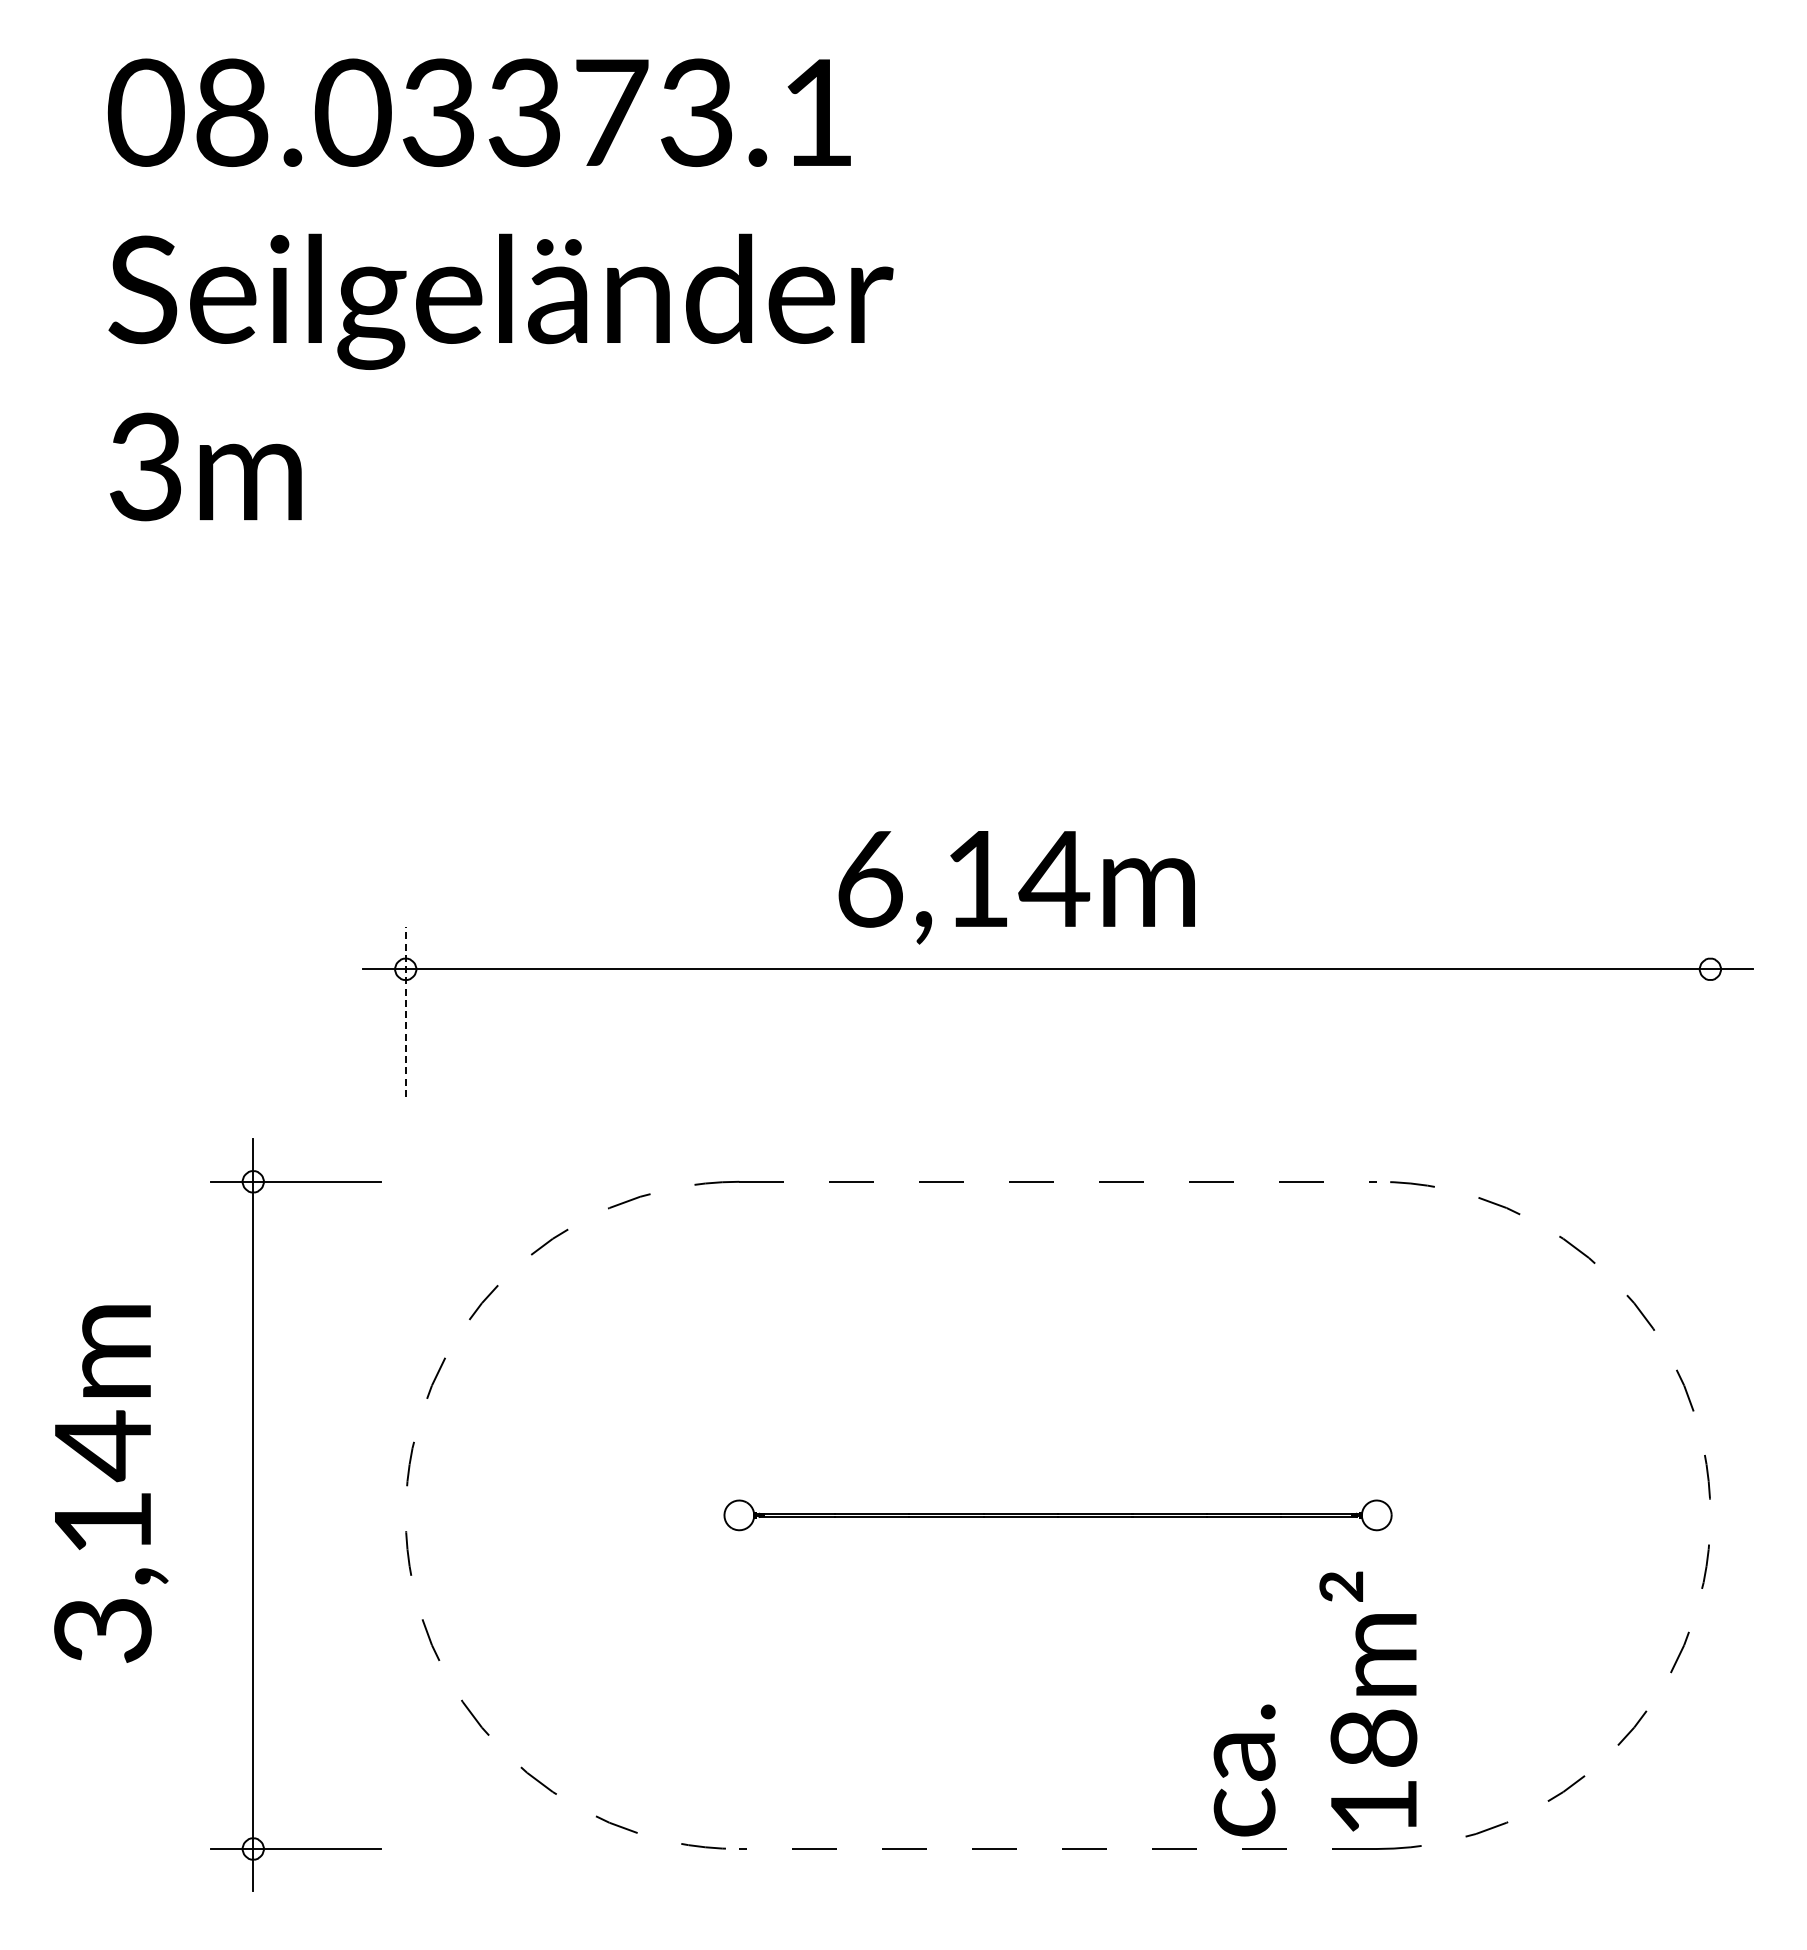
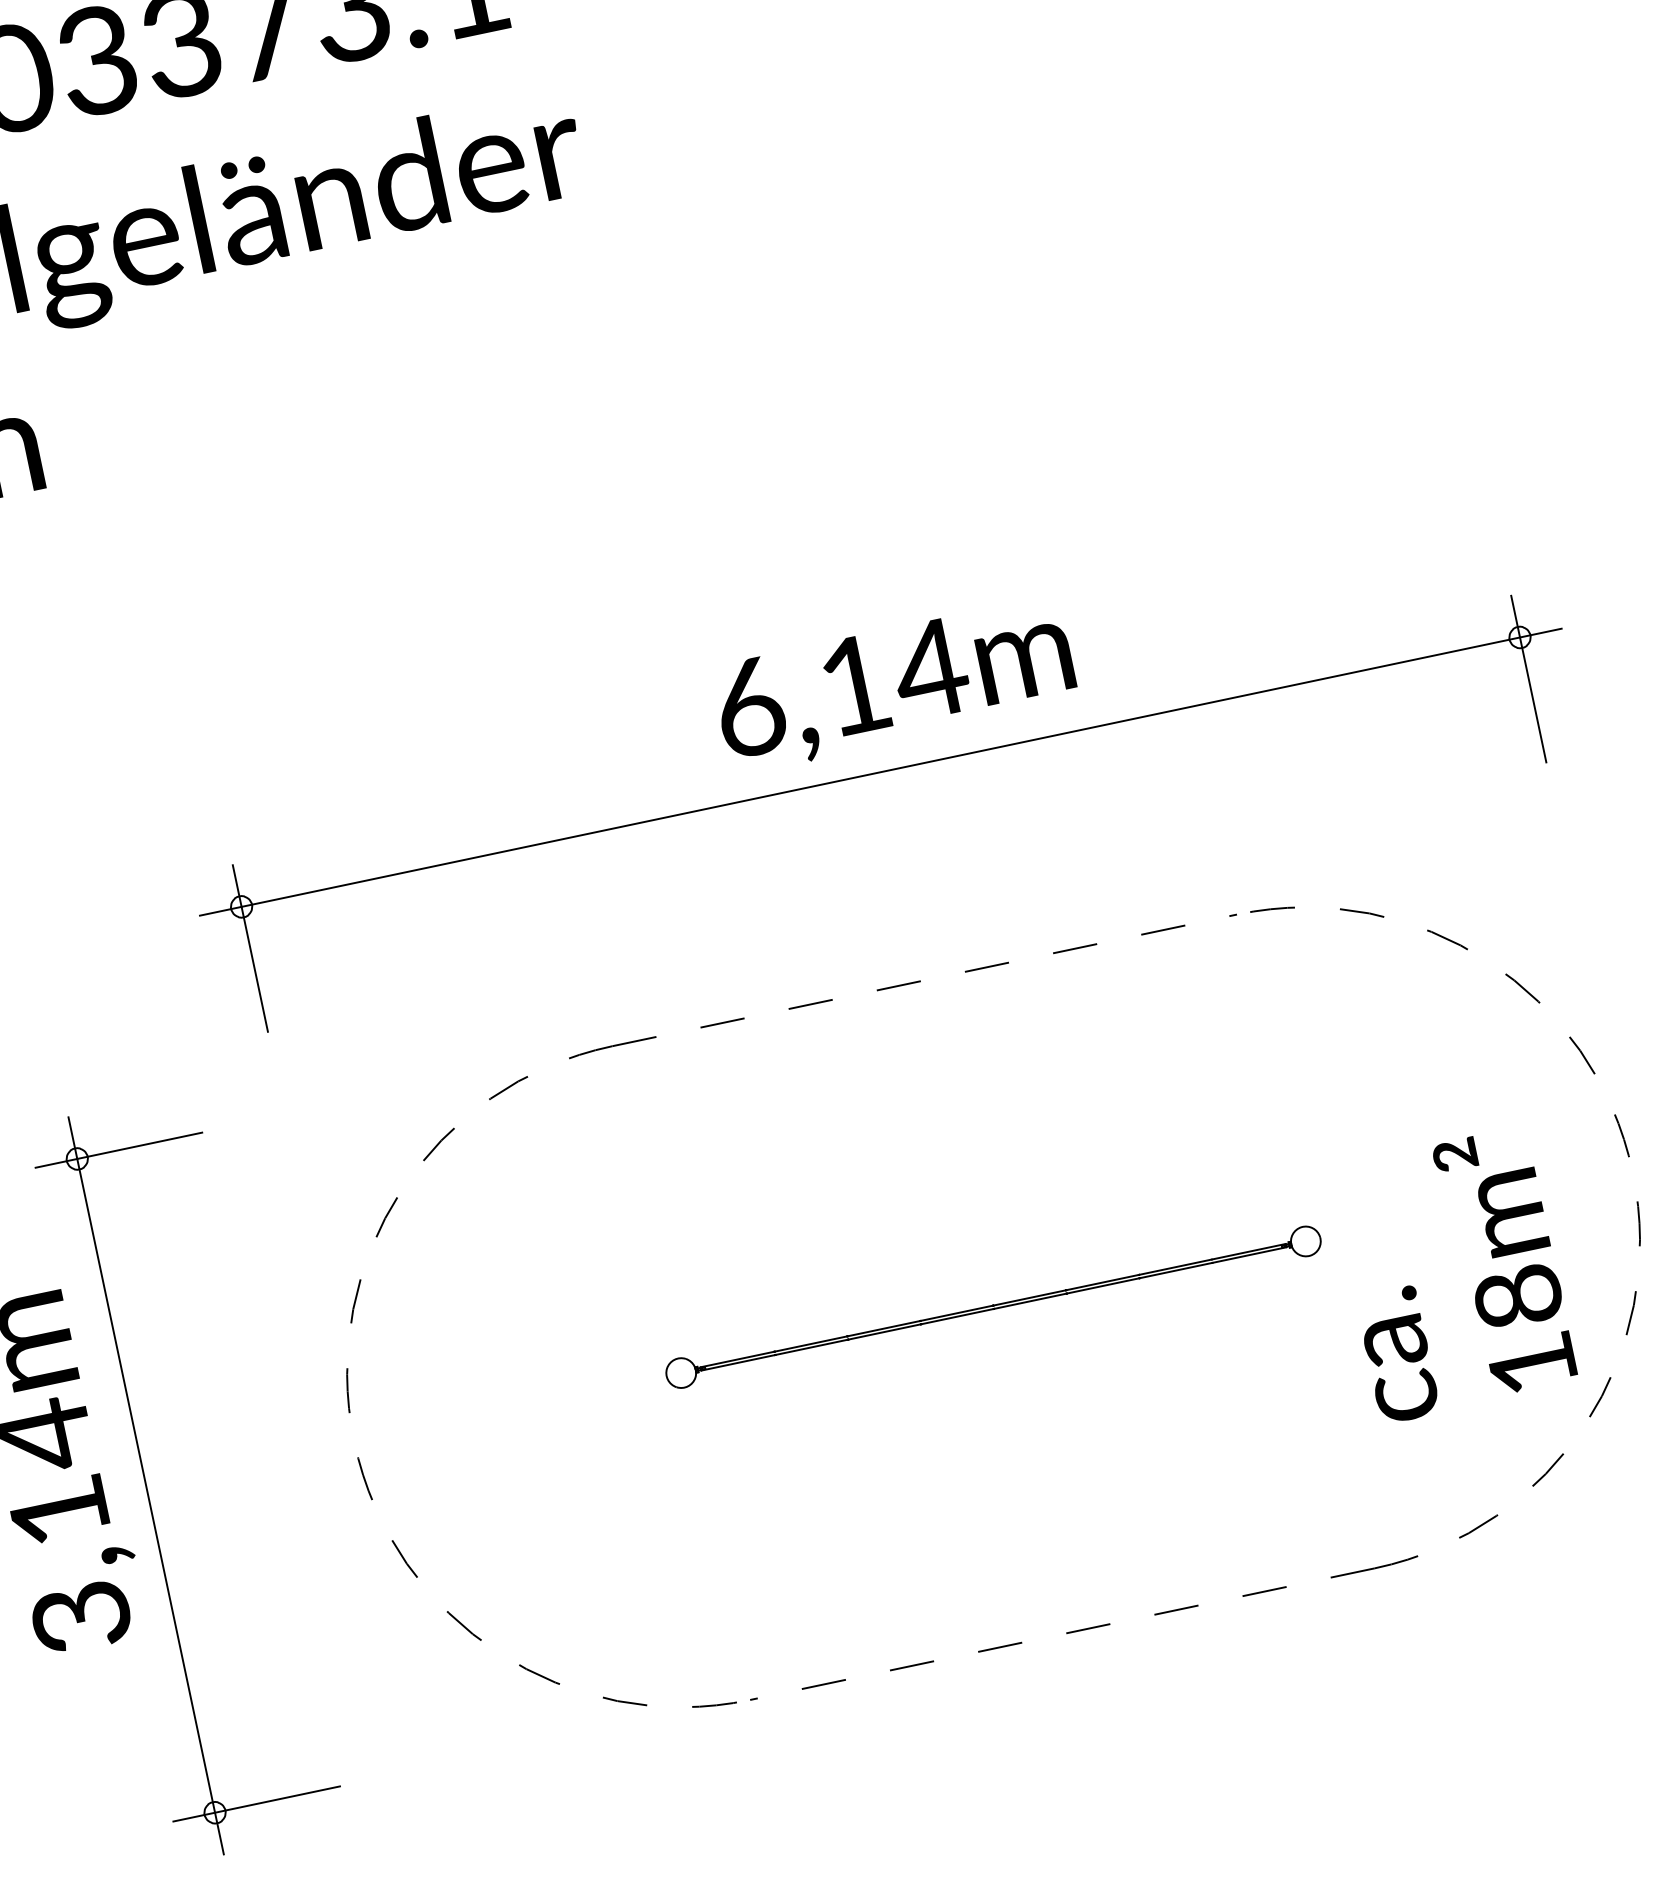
text: (1016, 887) -> (894, 685), moved
line: (405, 1011) -> (250, 948), dashed -> solid
line: (1710, 1011) -> (1528, 678), added
part: (253, 1514) -> (146, 1484), moved
text: (1315, 1703) -> (1453, 1274), moved

